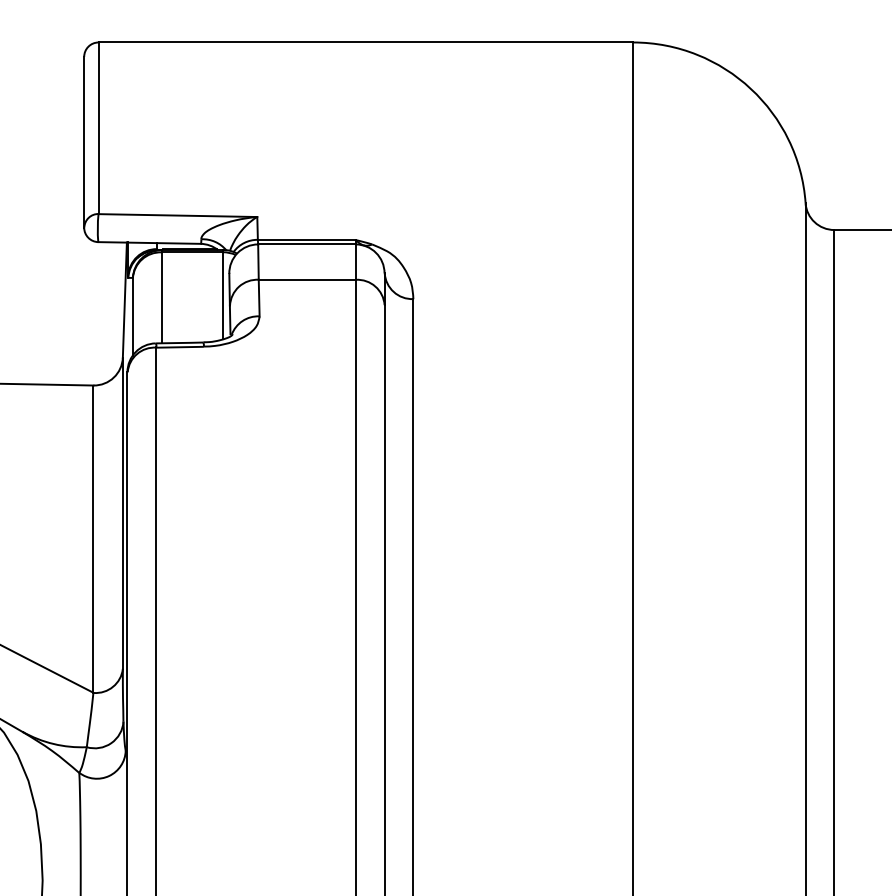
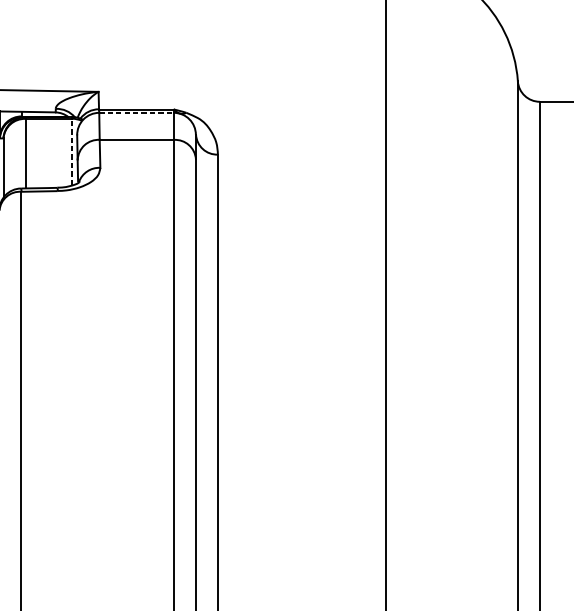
line: (306, 244) -> (136, 112), solid -> dashed
line: (222, 295) -> (71, 151), solid -> dashed

